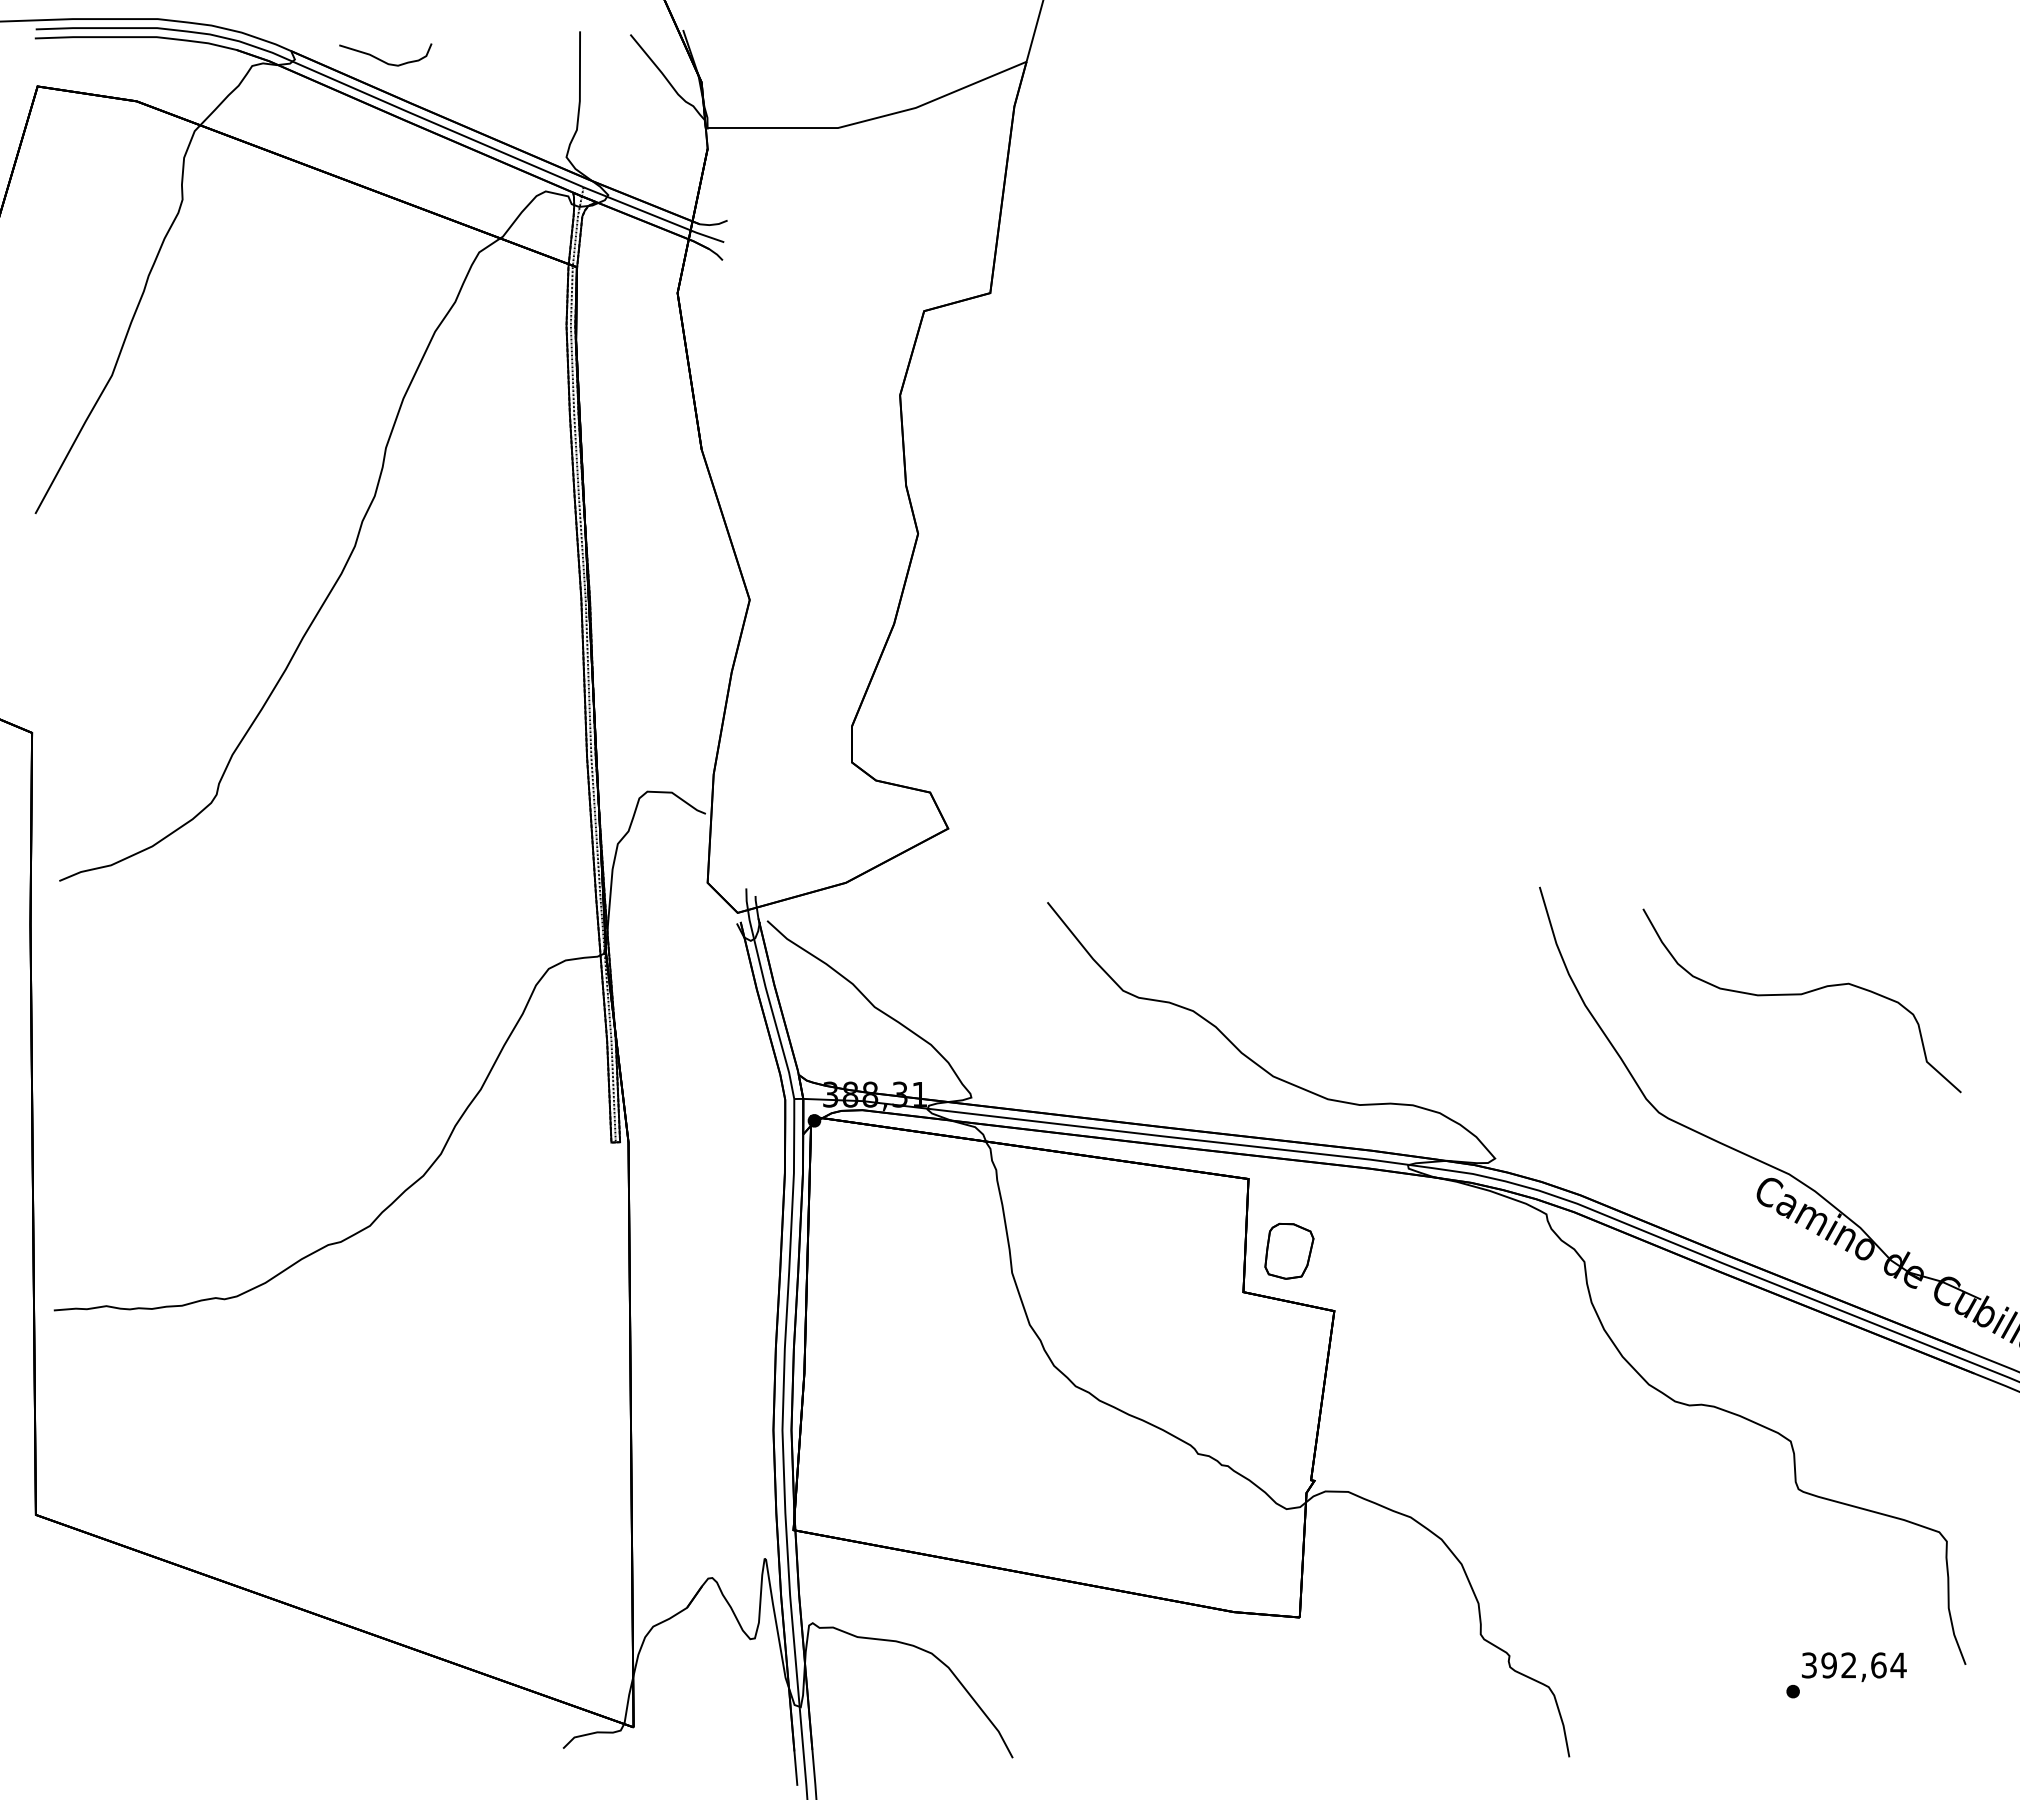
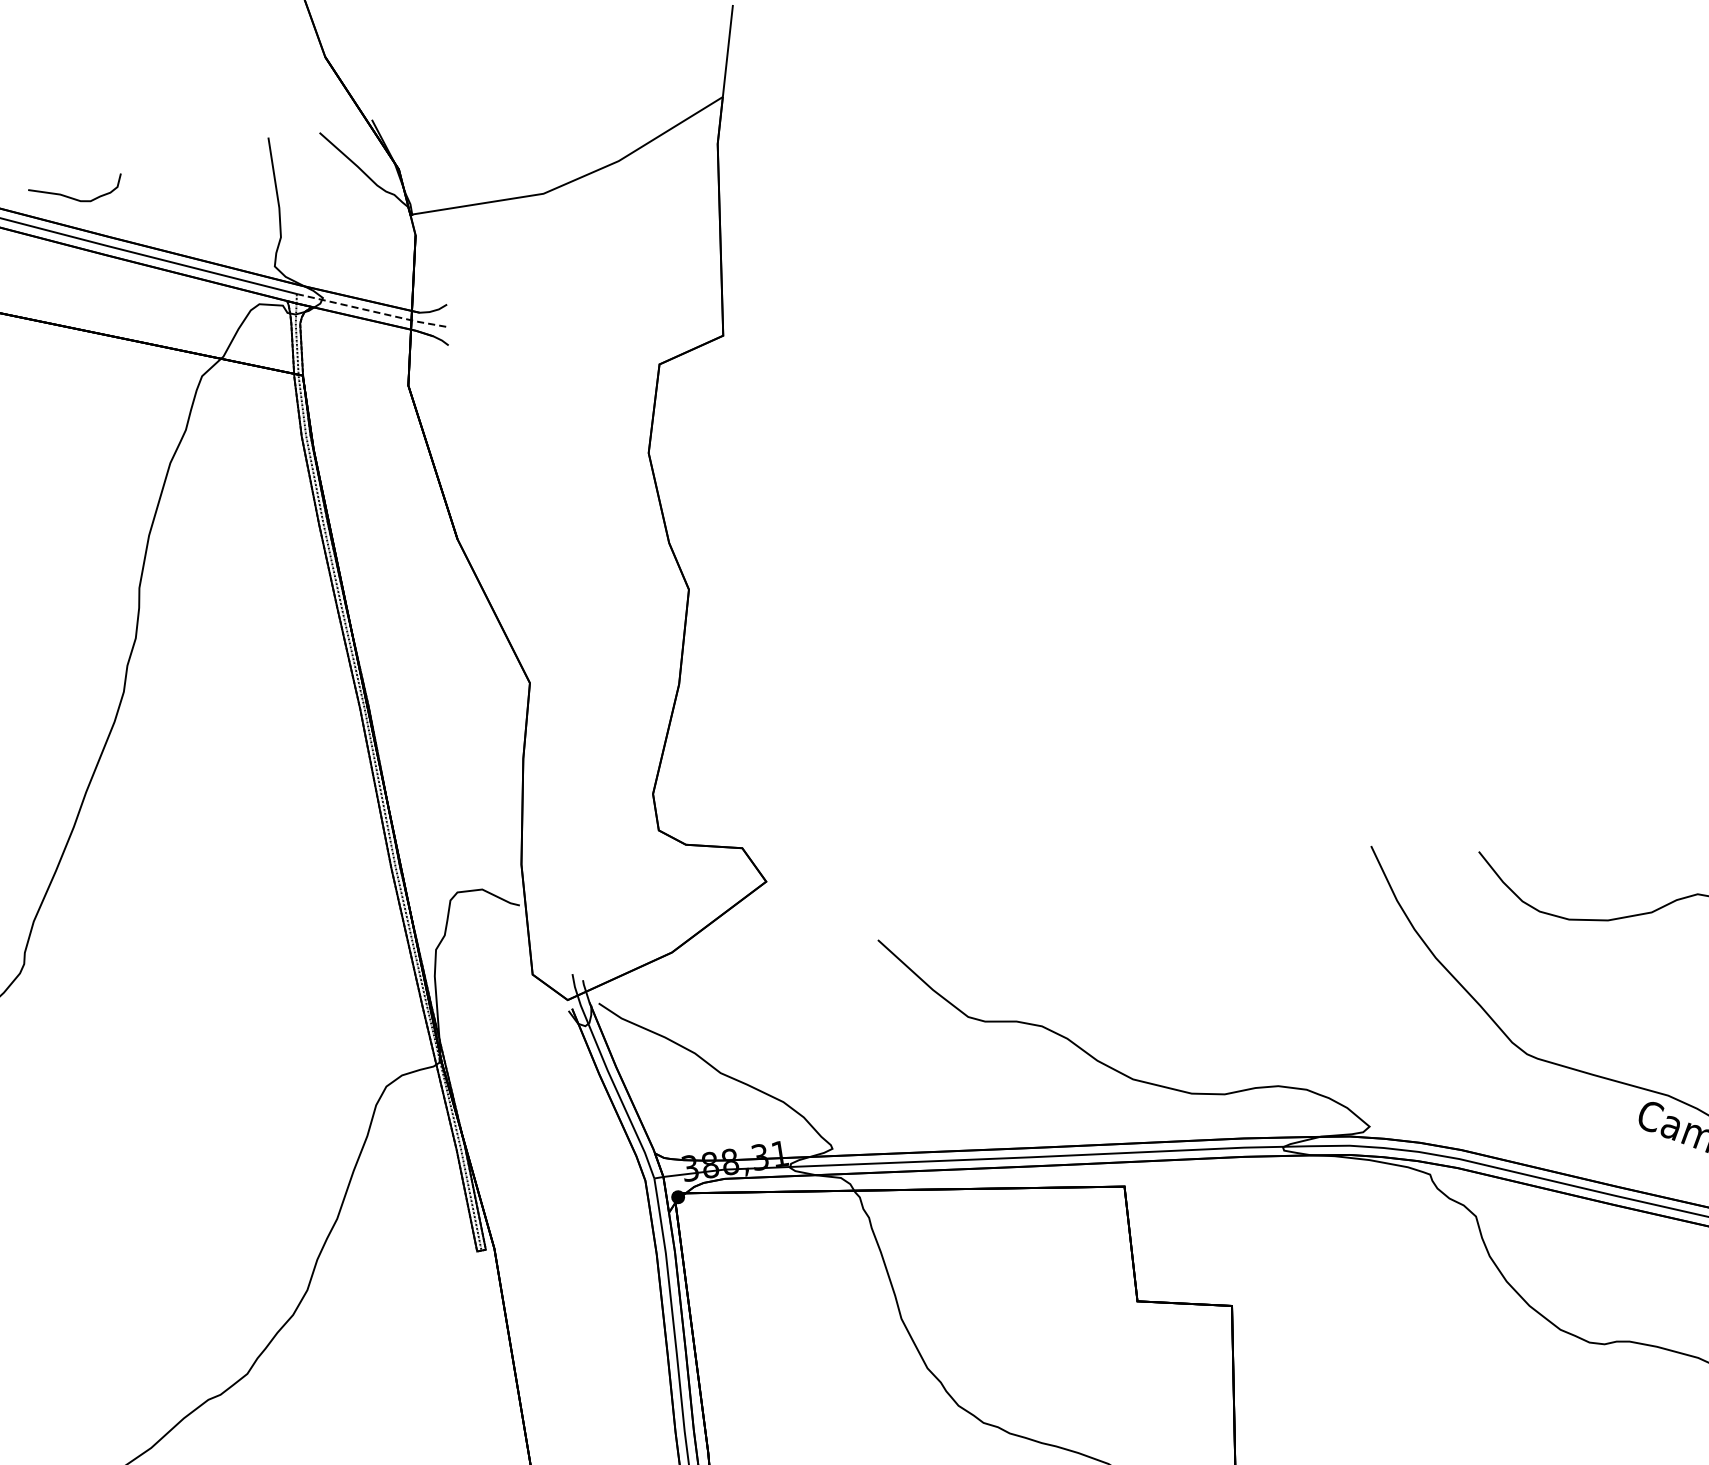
line: (654, 215) -> (372, 311), solid -> dashed
part: (1289, 1250) -> (1177, 1252), removed

